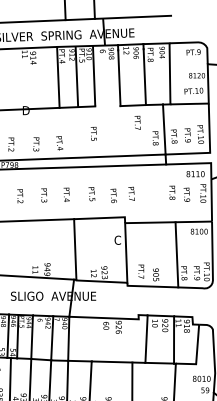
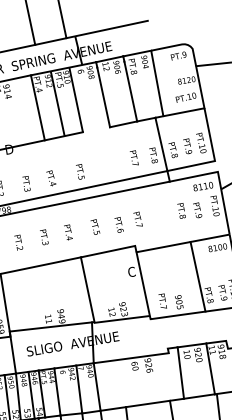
text: (137, 122) -> (134, 157), moved
text: (93, 133) -> (79, 171), moved

